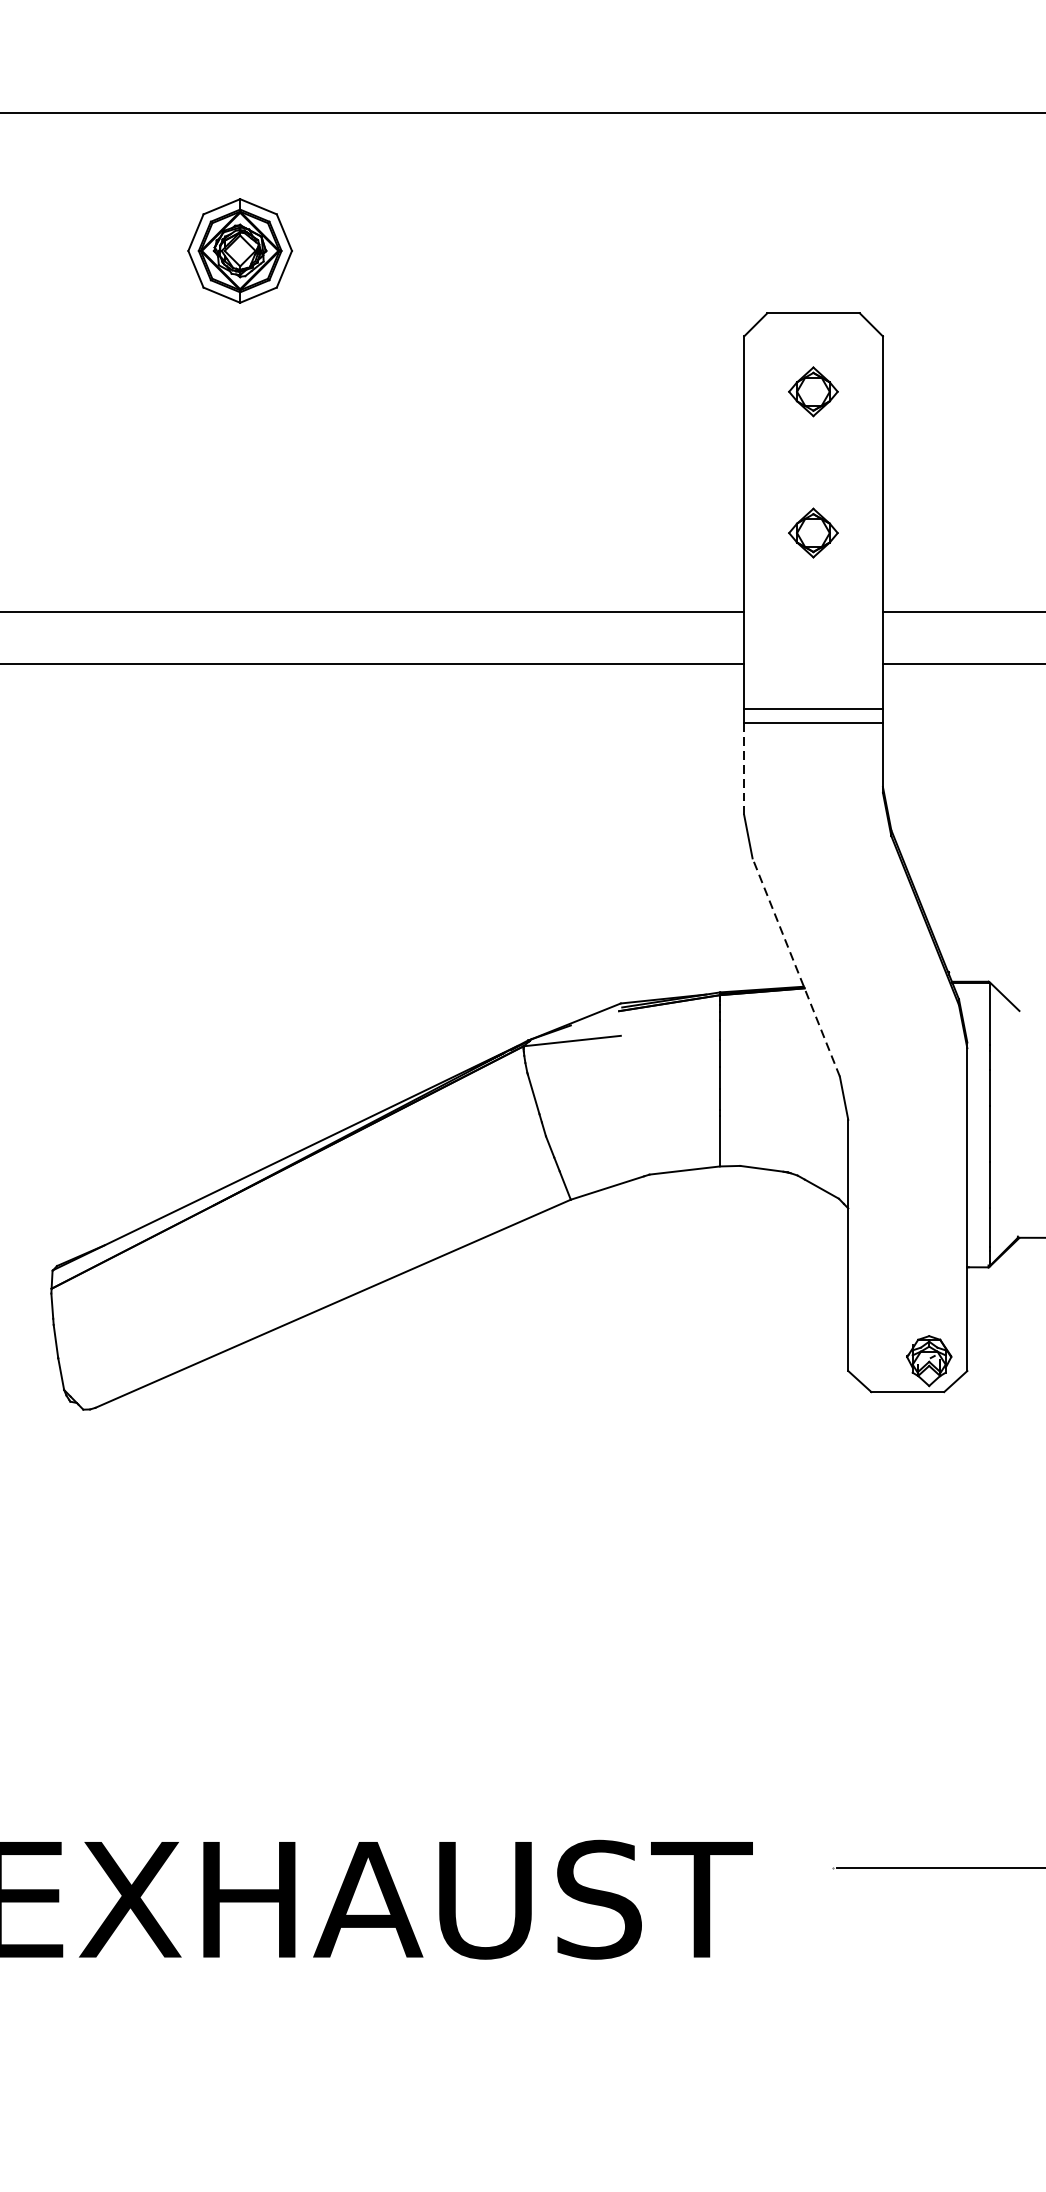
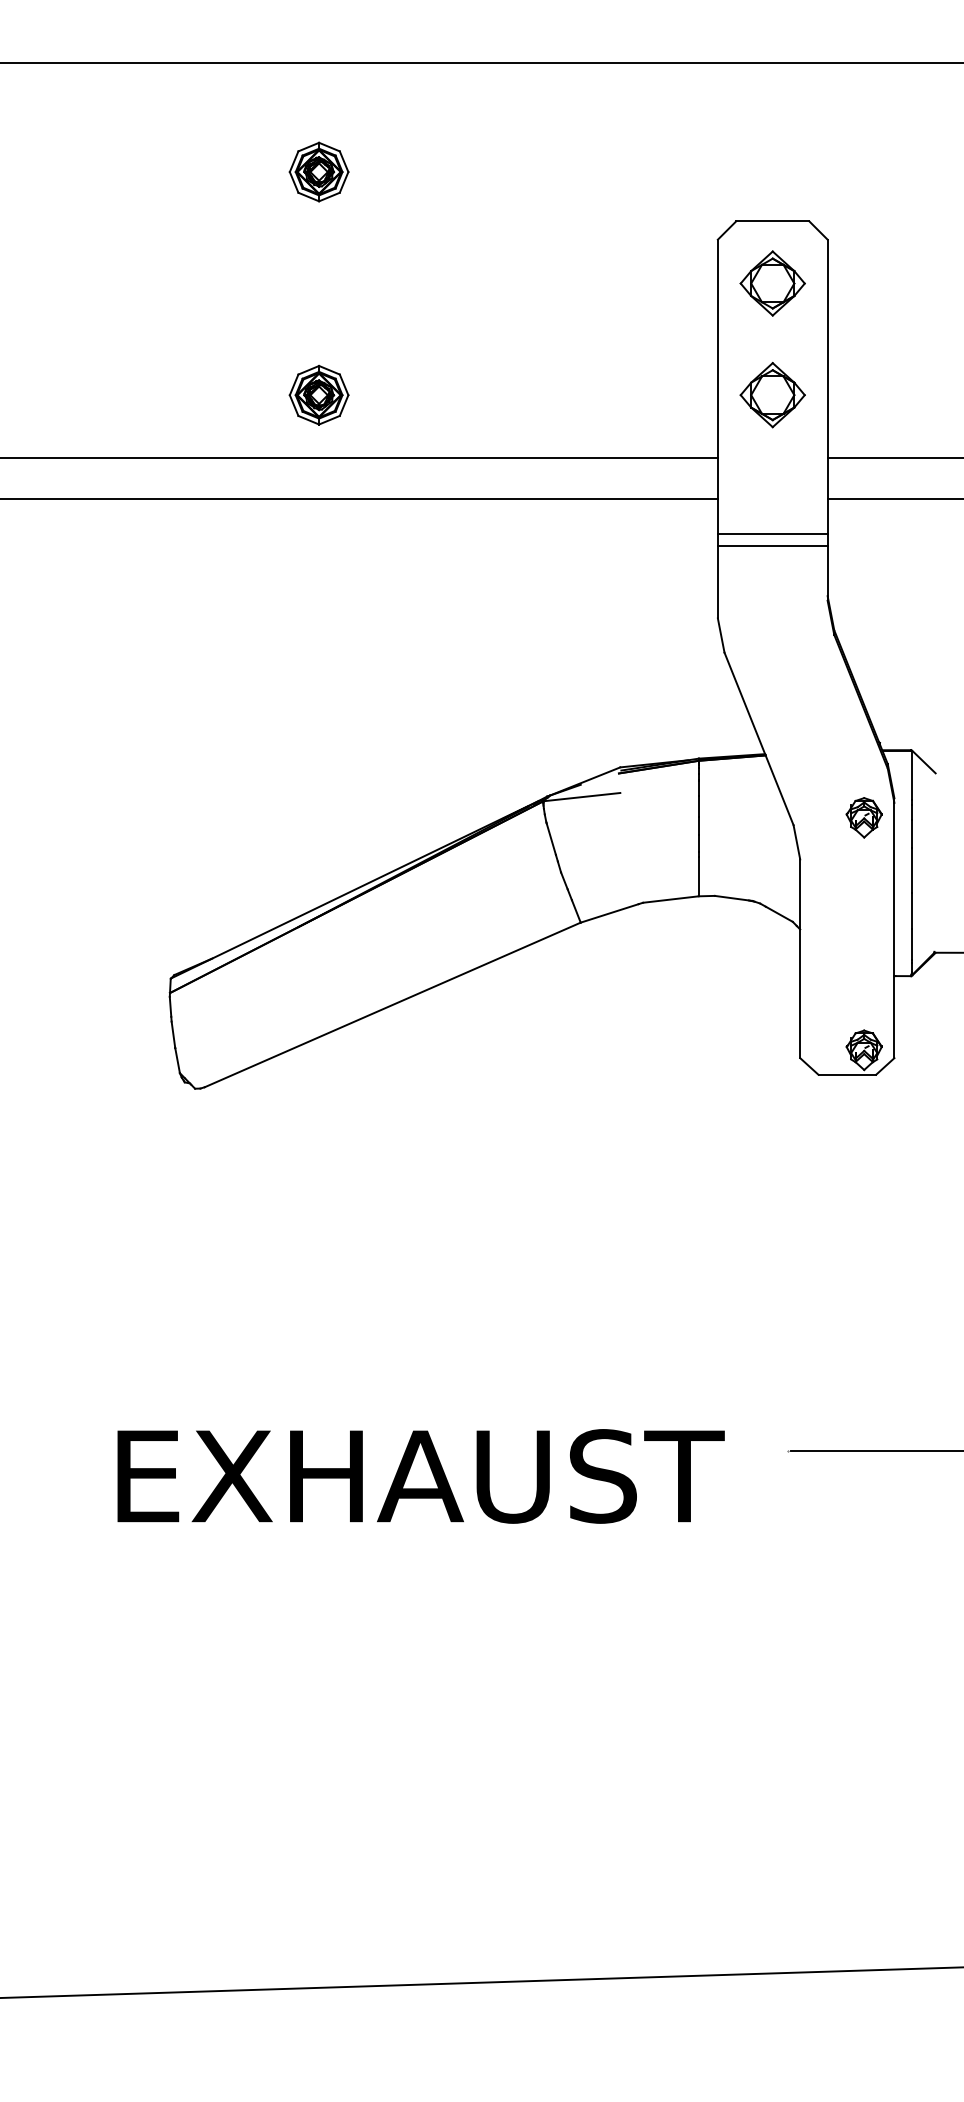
part: (239, 250) -> (318, 171), size x0.71
part: (813, 391) -> (772, 283), size x1.67
part: (239, 532) -> (318, 394), added
part: (813, 533) -> (772, 395), size x1.67
line: (743, 769) -> (717, 582), dashed -> solid
line: (796, 966) -> (759, 738), dashed -> solid
part: (928, 1066) -> (863, 817), added

